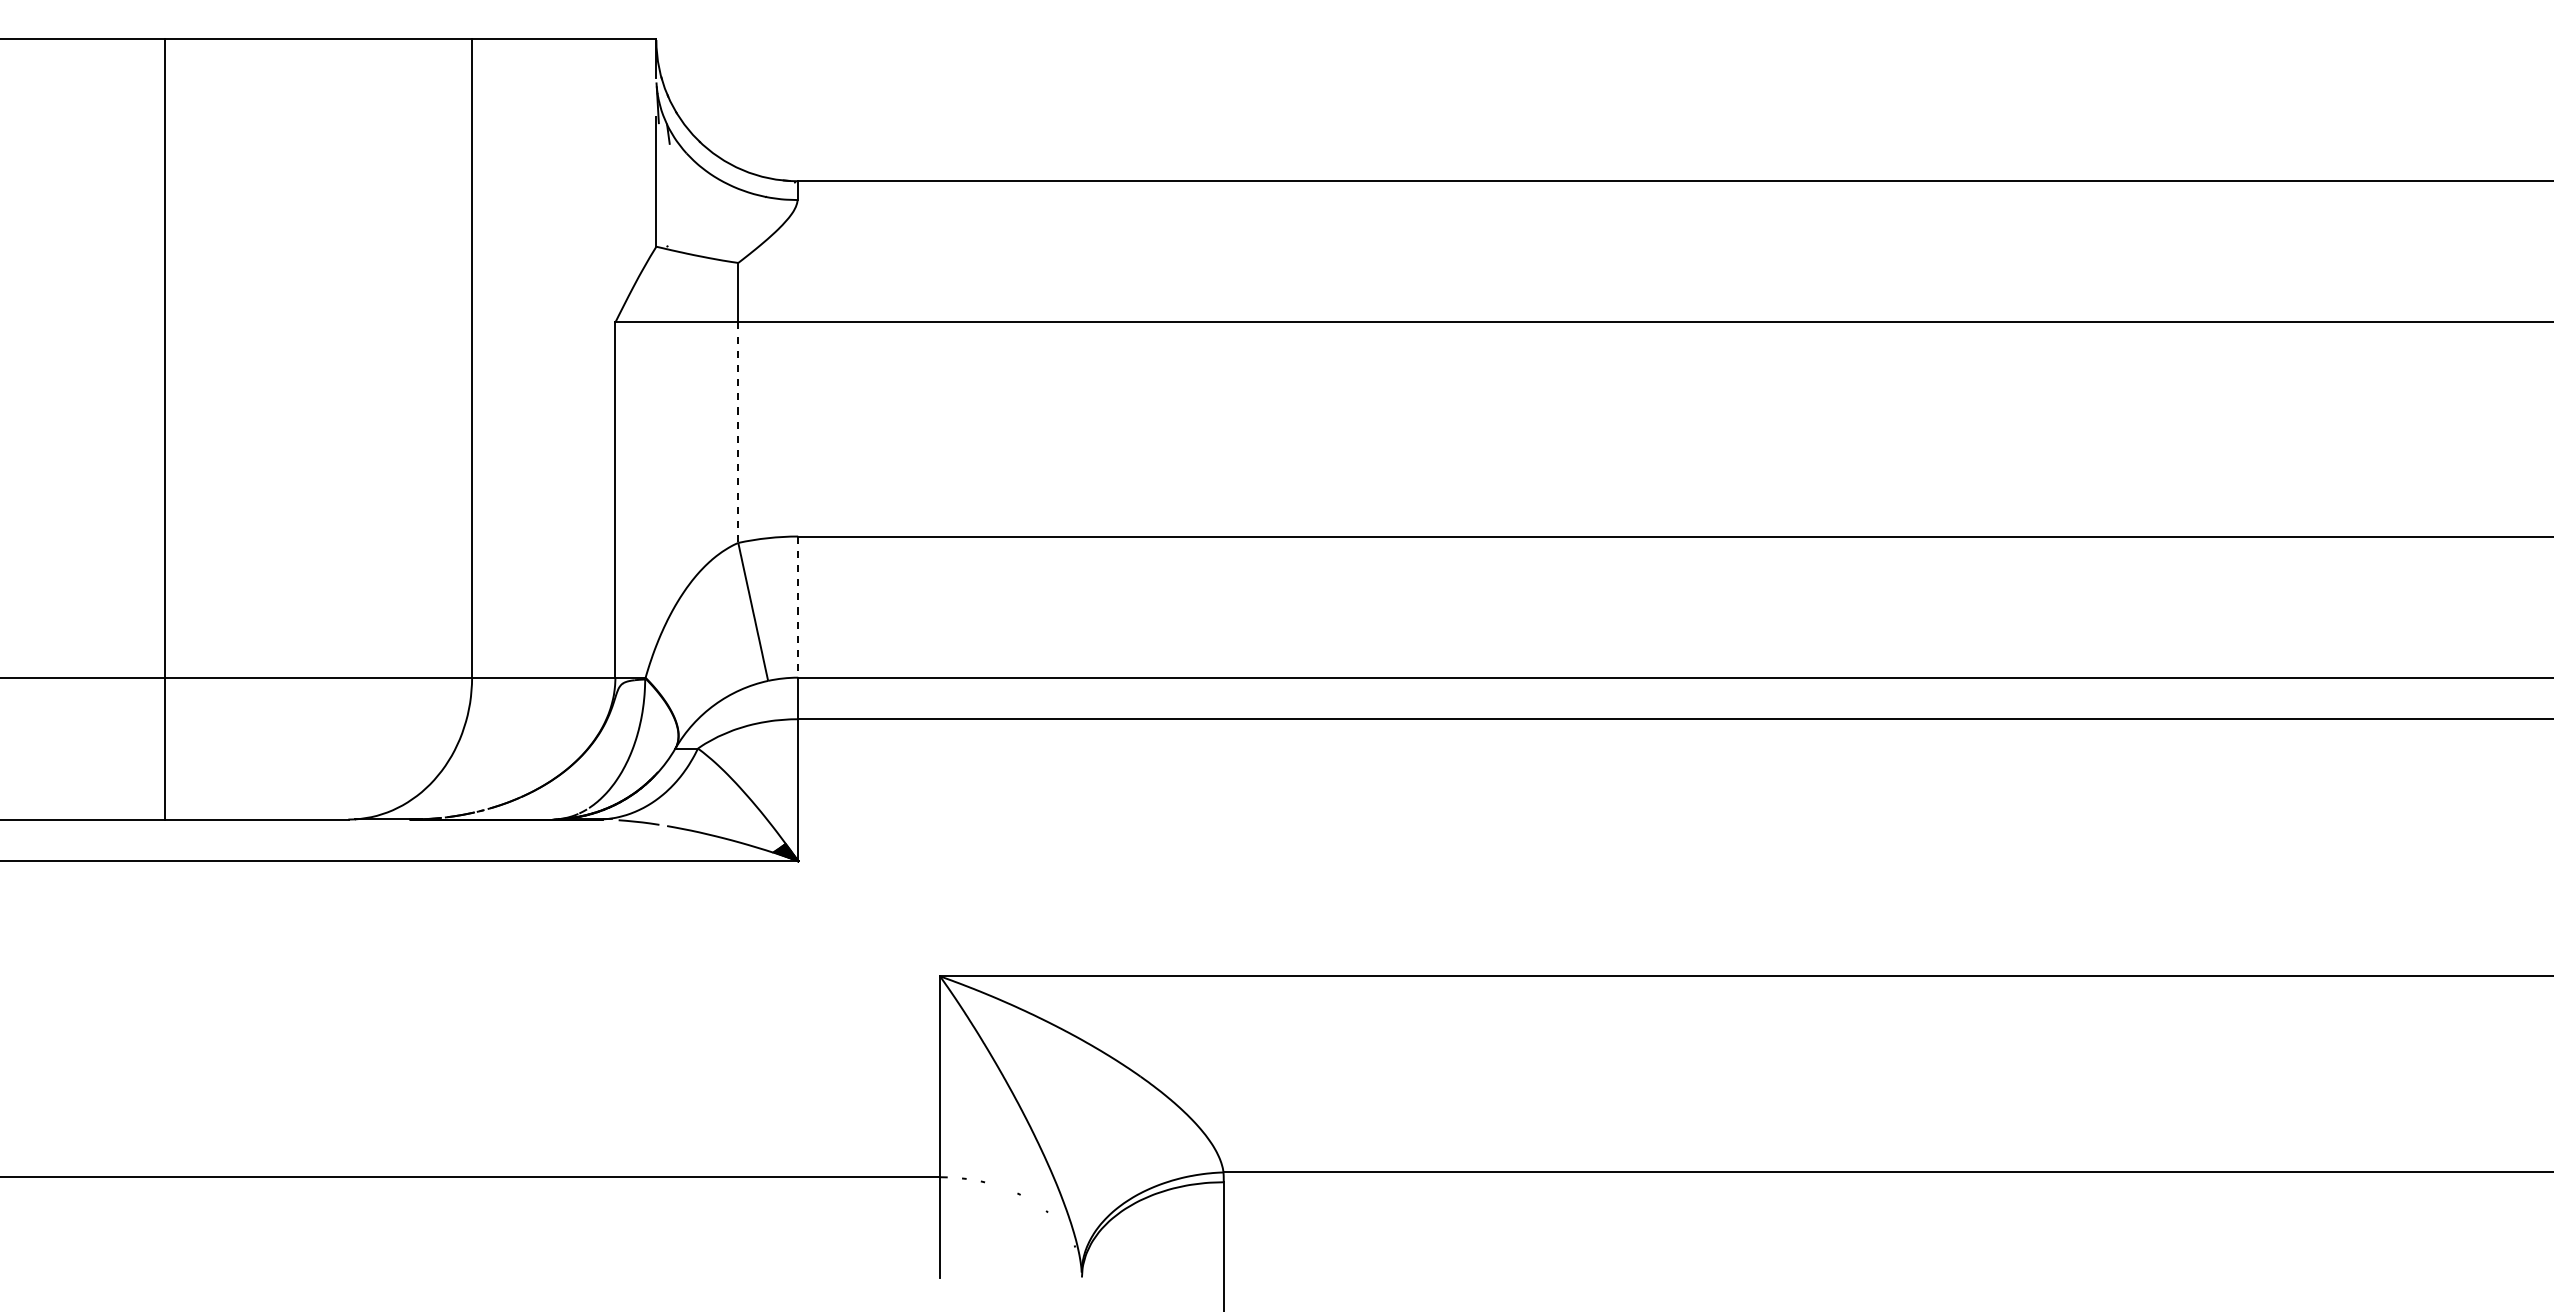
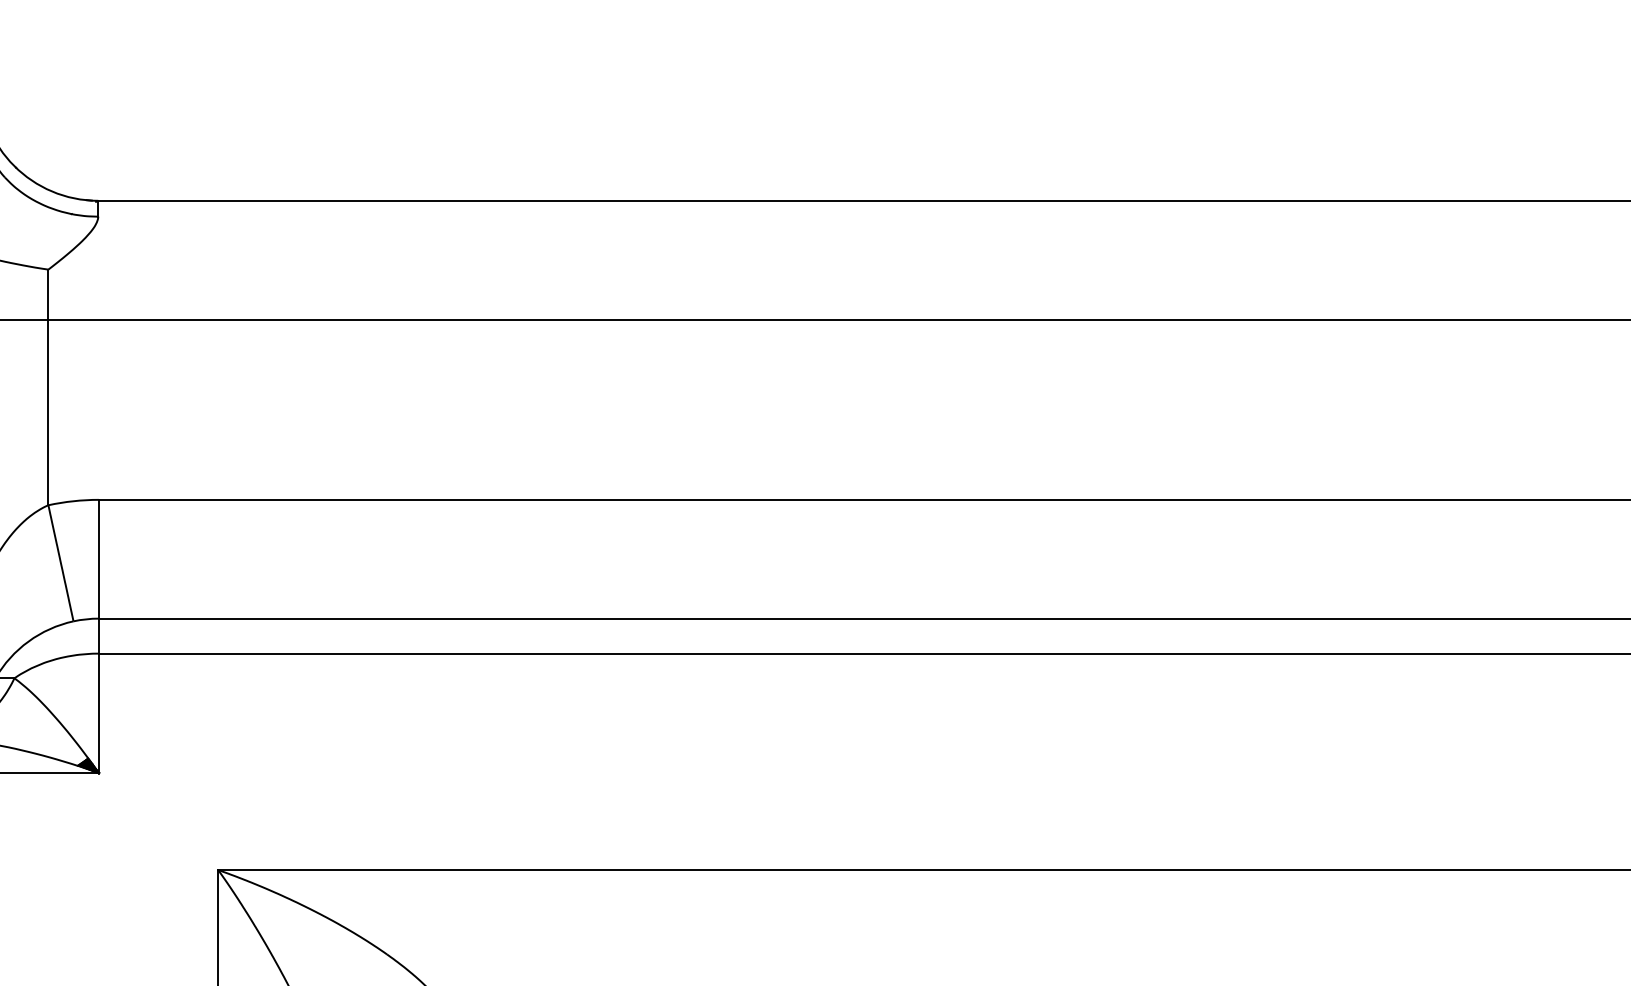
line: (738, 433) -> (48, 413), dashed -> solid
line: (798, 607) -> (99, 559), dashed -> solid

